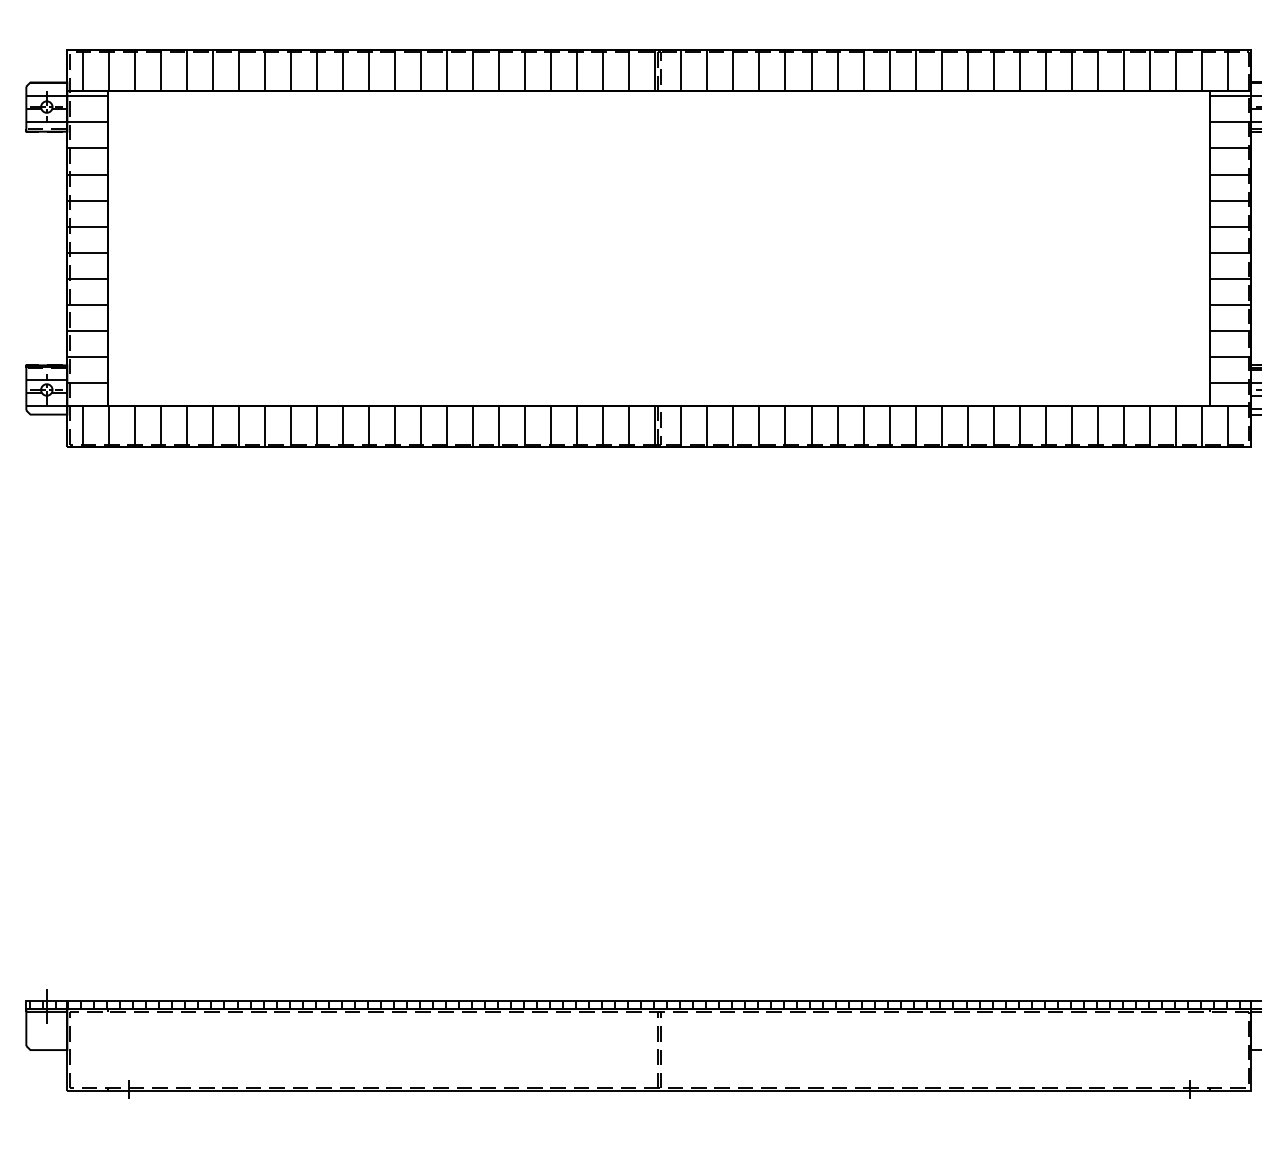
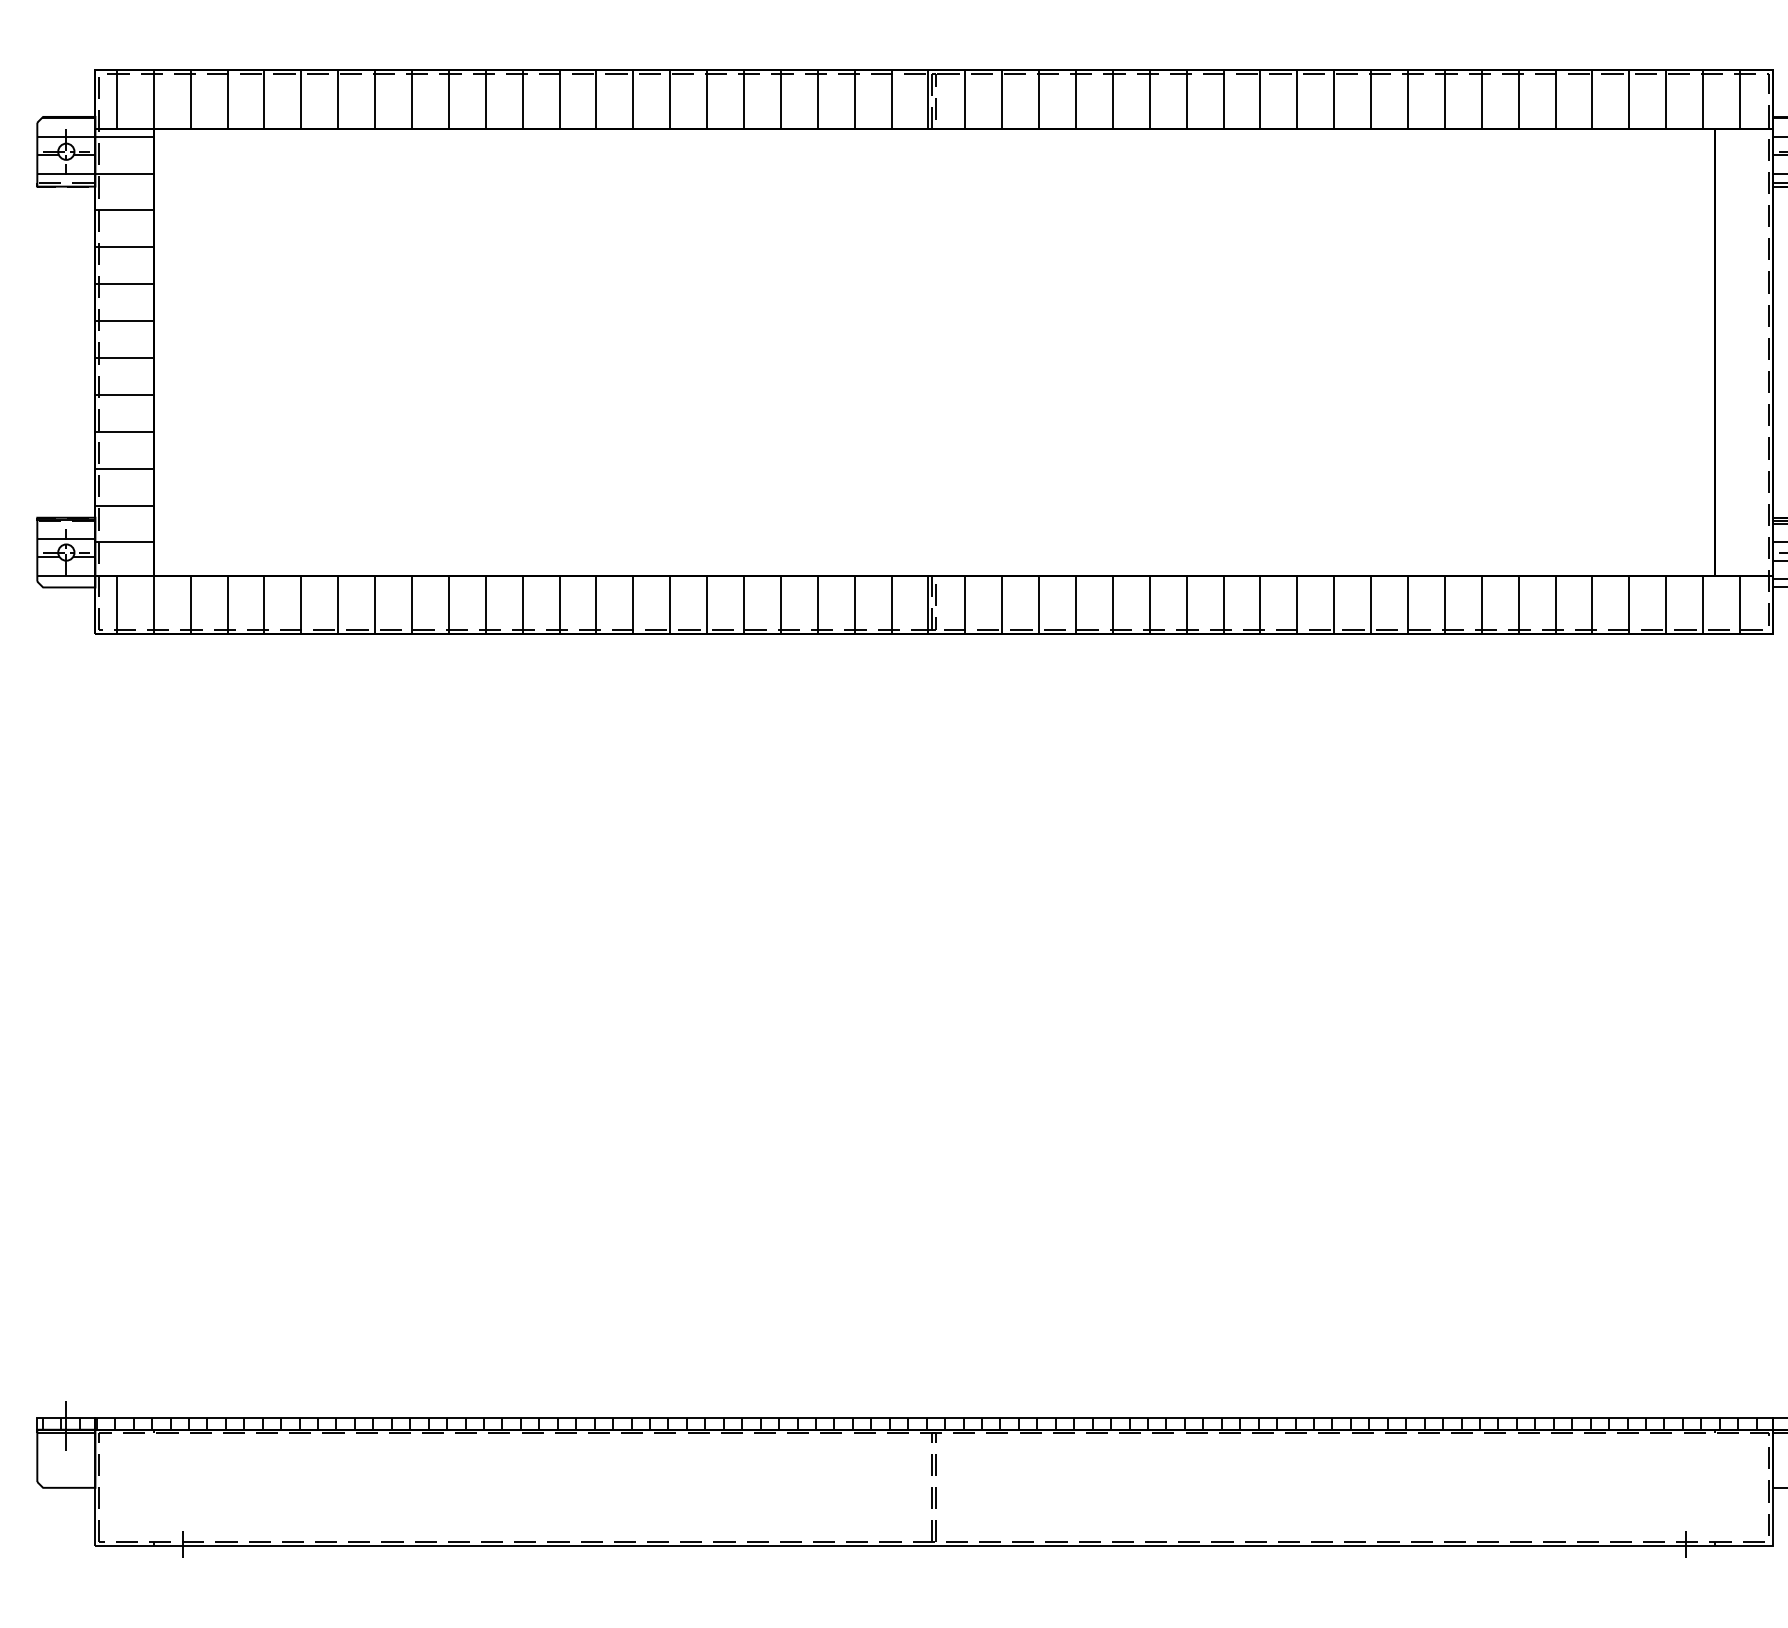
hatch: (1230, 239) -> (1743, 339), removed

